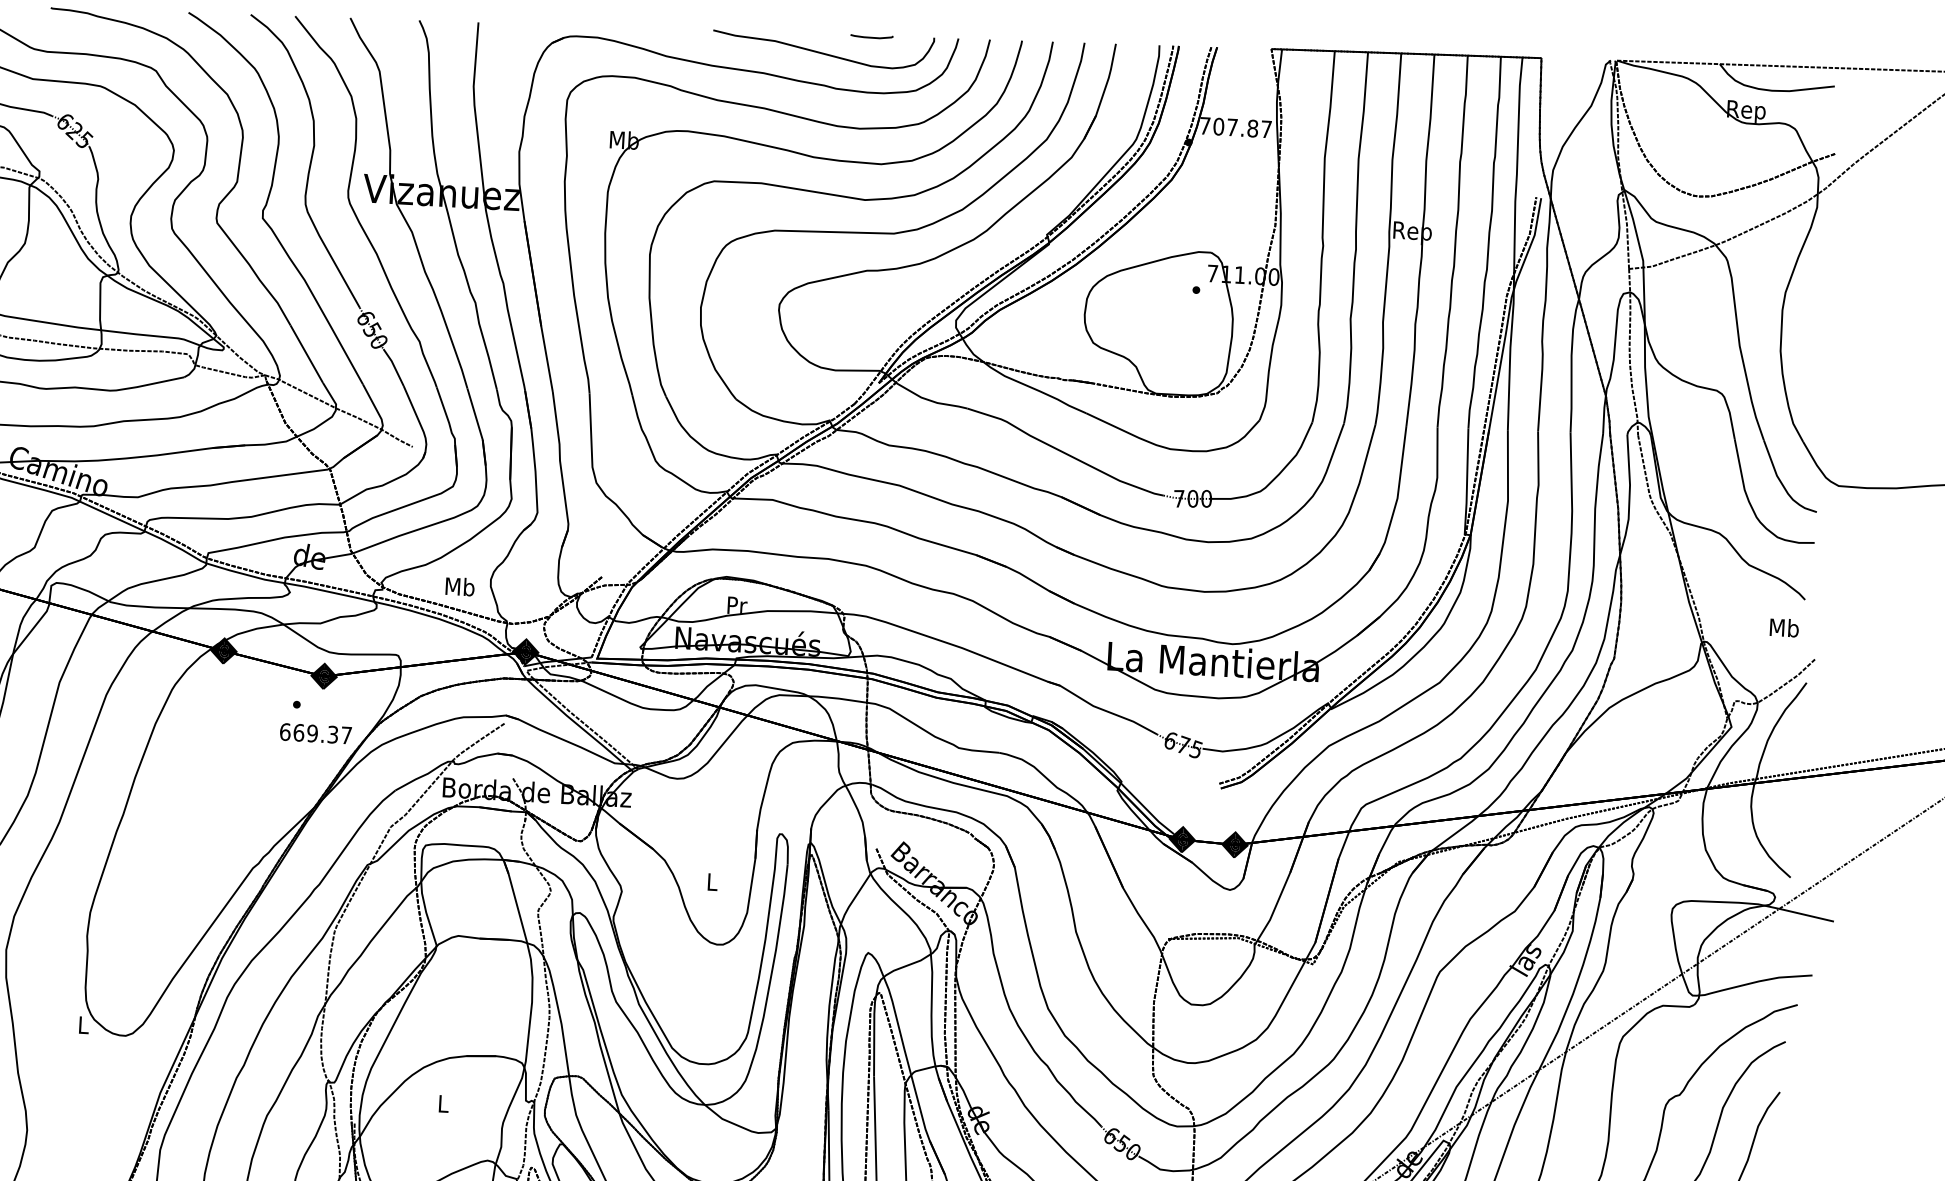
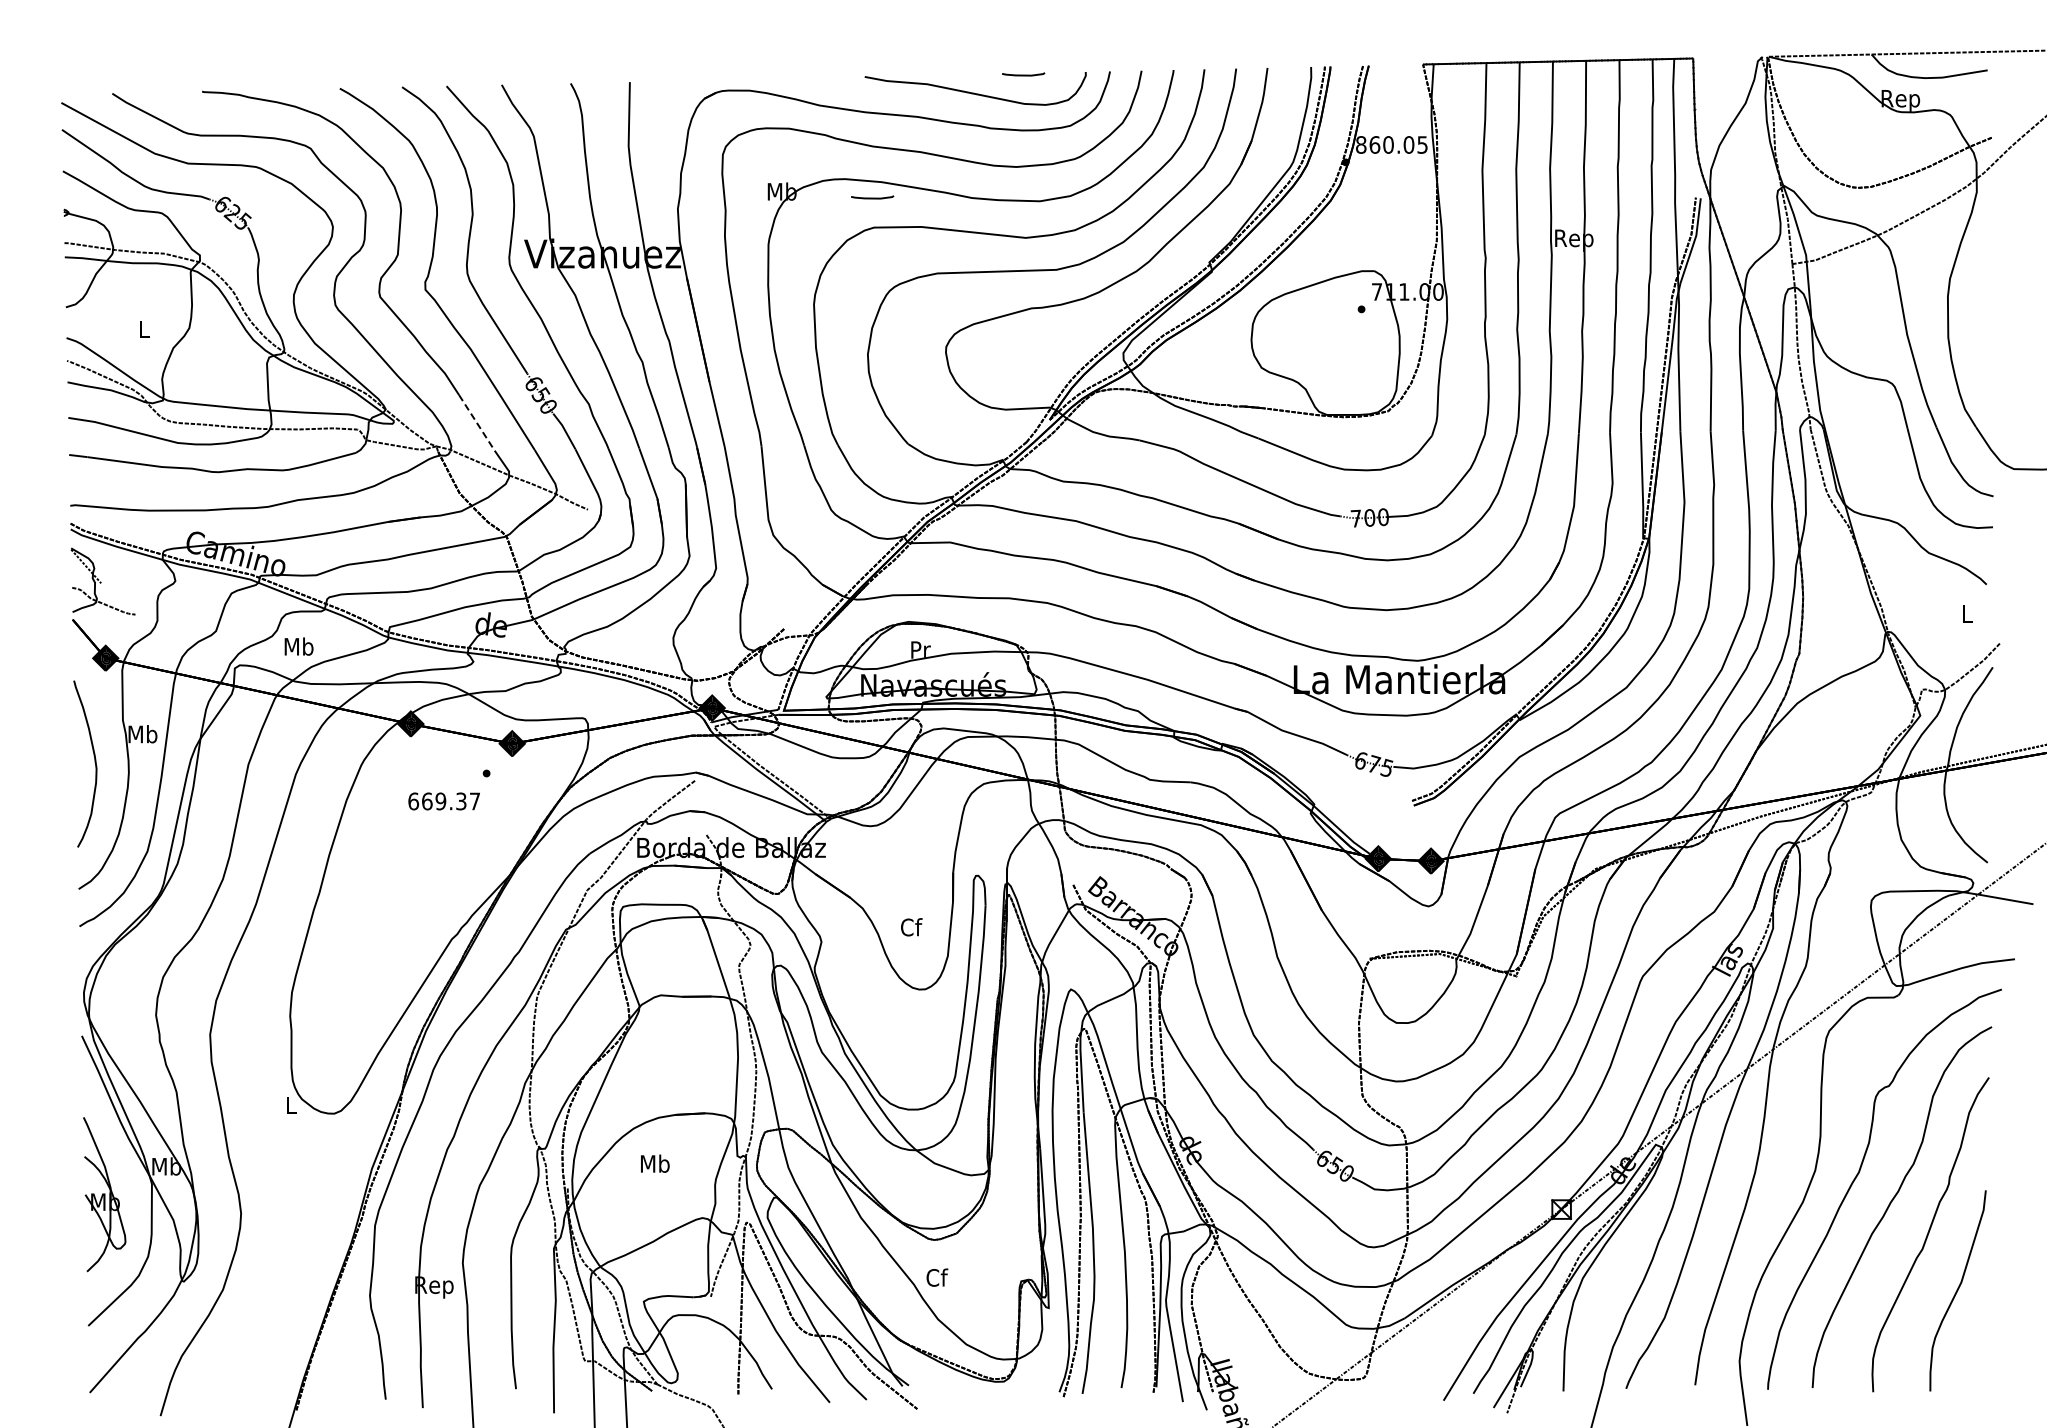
text: (1235, 127) -> (1391, 144), 707.87 -> 860.05
curve: (714, 151) -> (872, 197), added
line: (306, 353) -> (476, 422), solid -> dashed
text: (459, 586) -> (298, 646), moved
text: (1784, 627) -> (1967, 613), Mb -> L
text: (315, 733) -> (443, 801), moved
text: (712, 882) -> (911, 927), L -> Cf
text: (443, 1103) -> (655, 1163), L -> Mb

